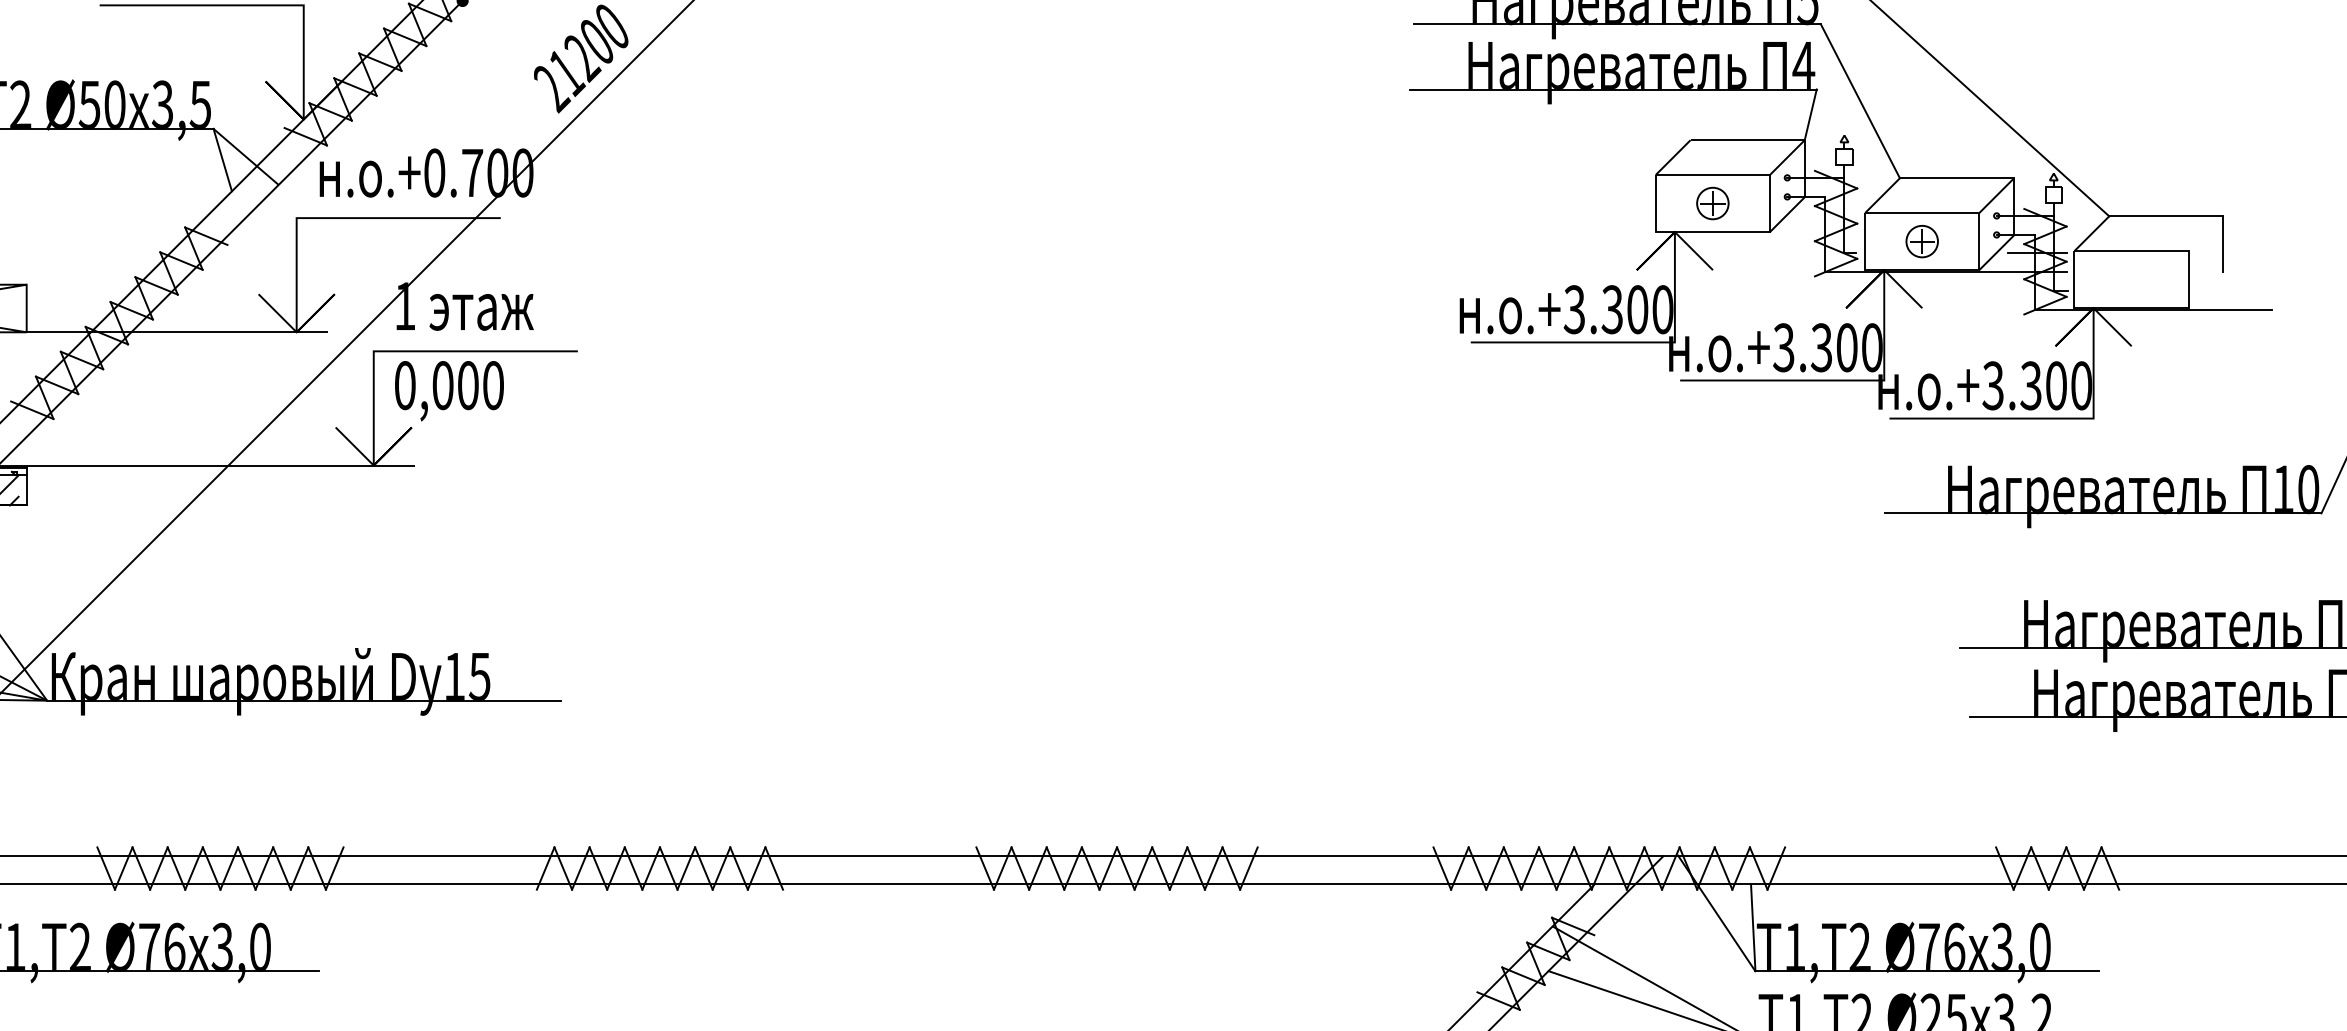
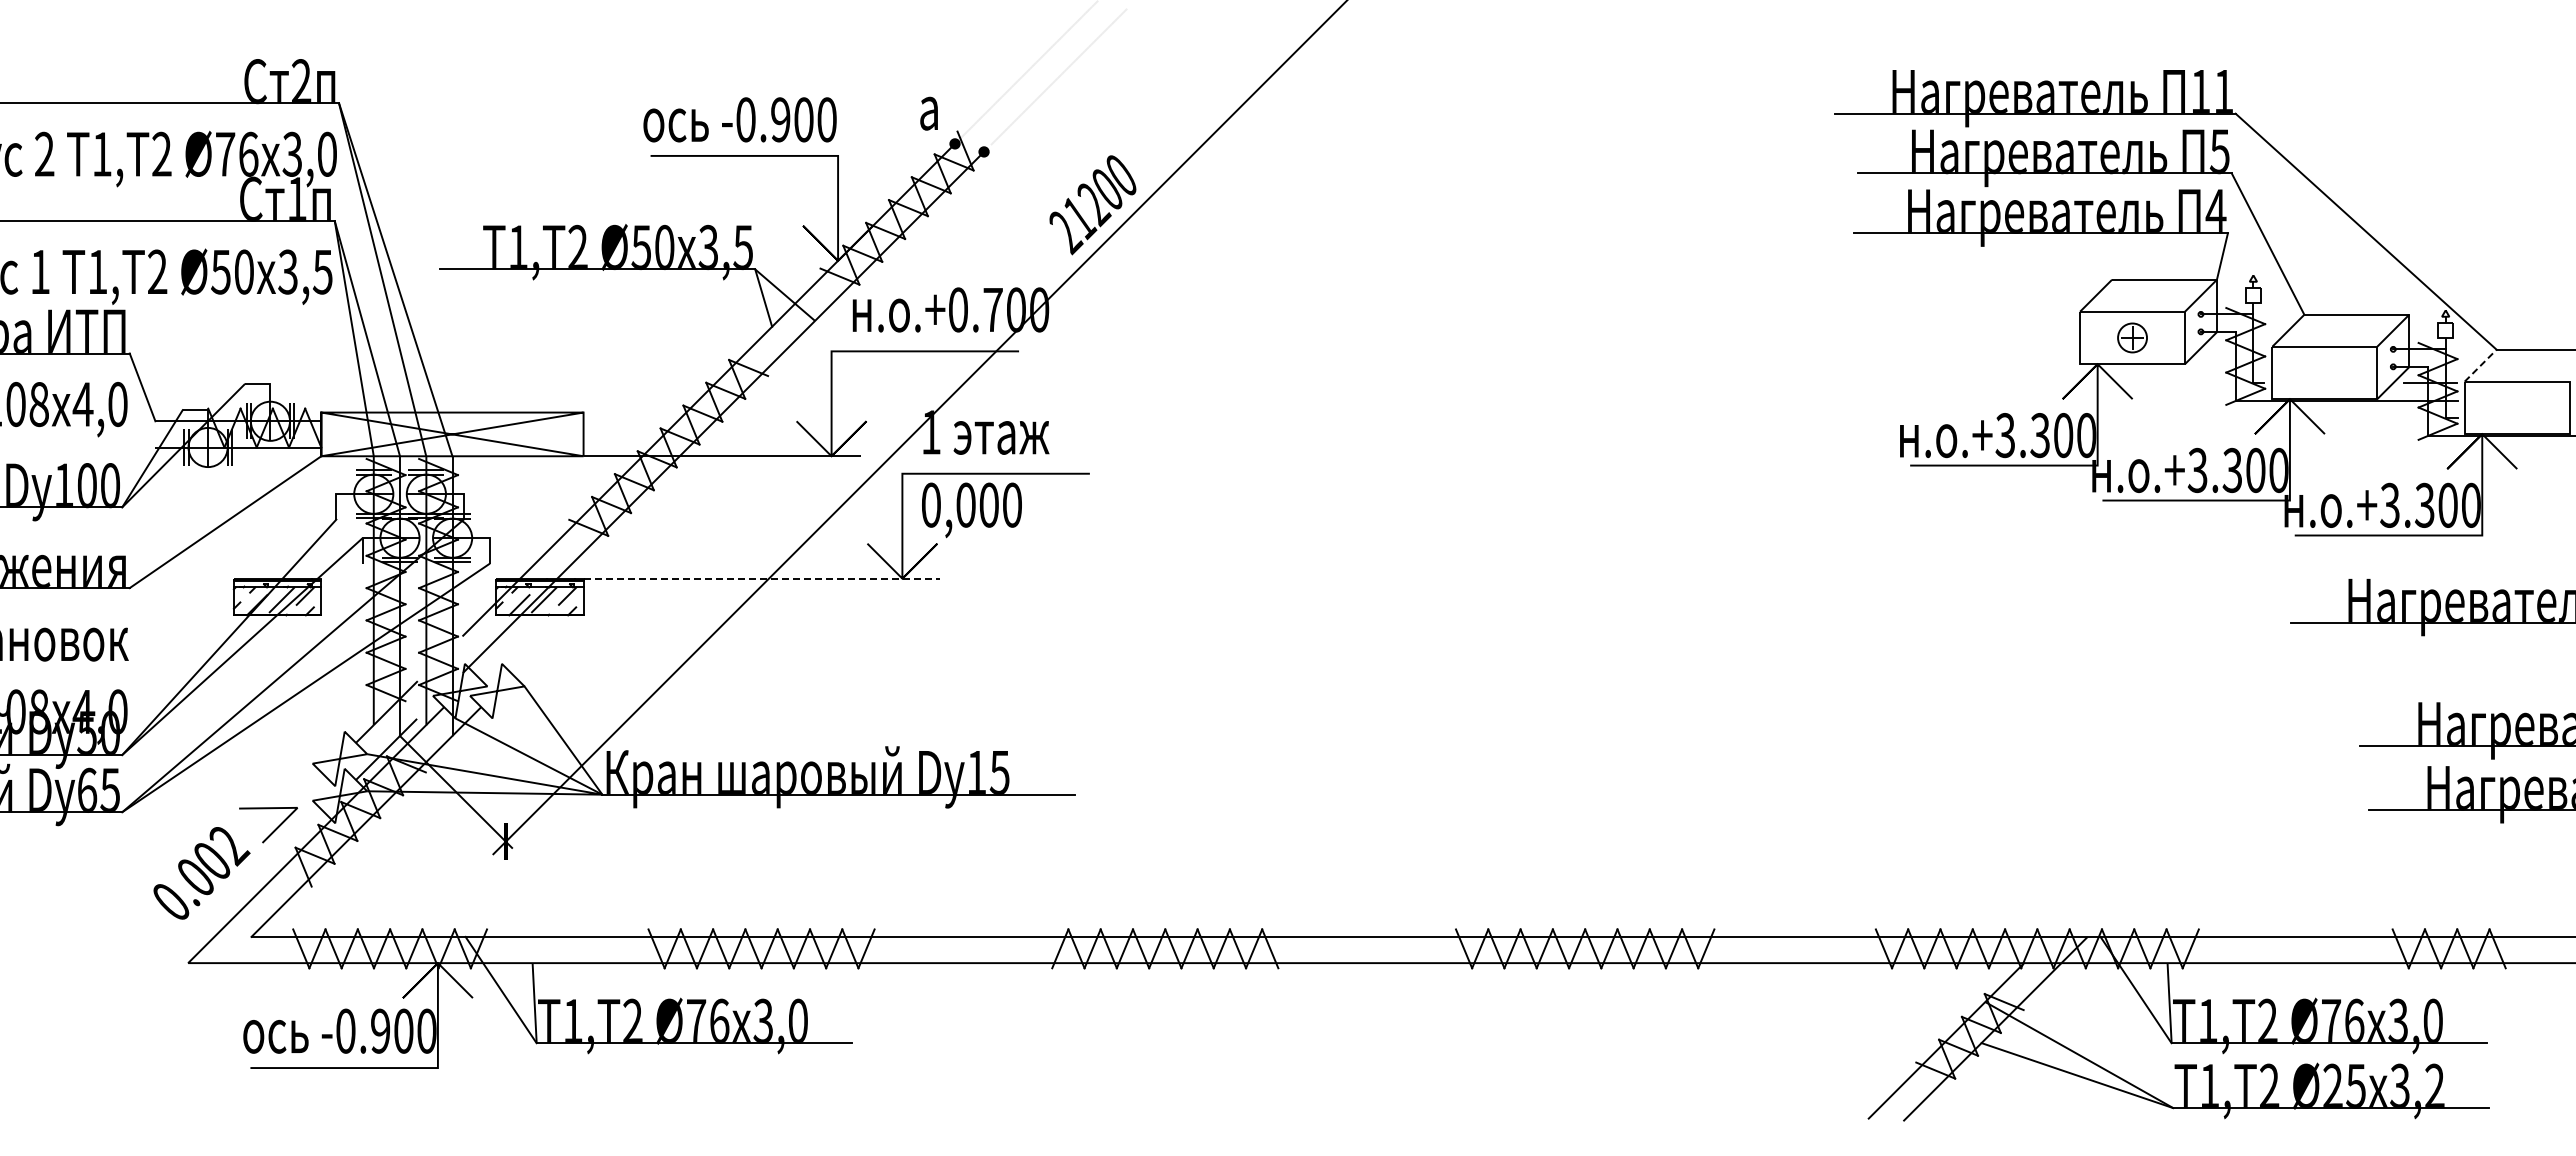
line: (2091, 233) -> (2480, 365), solid -> dashed
part: (1921, 241) -> (2324, 372), removed
line: (221, 465) -> (762, 578), solid -> dashed

